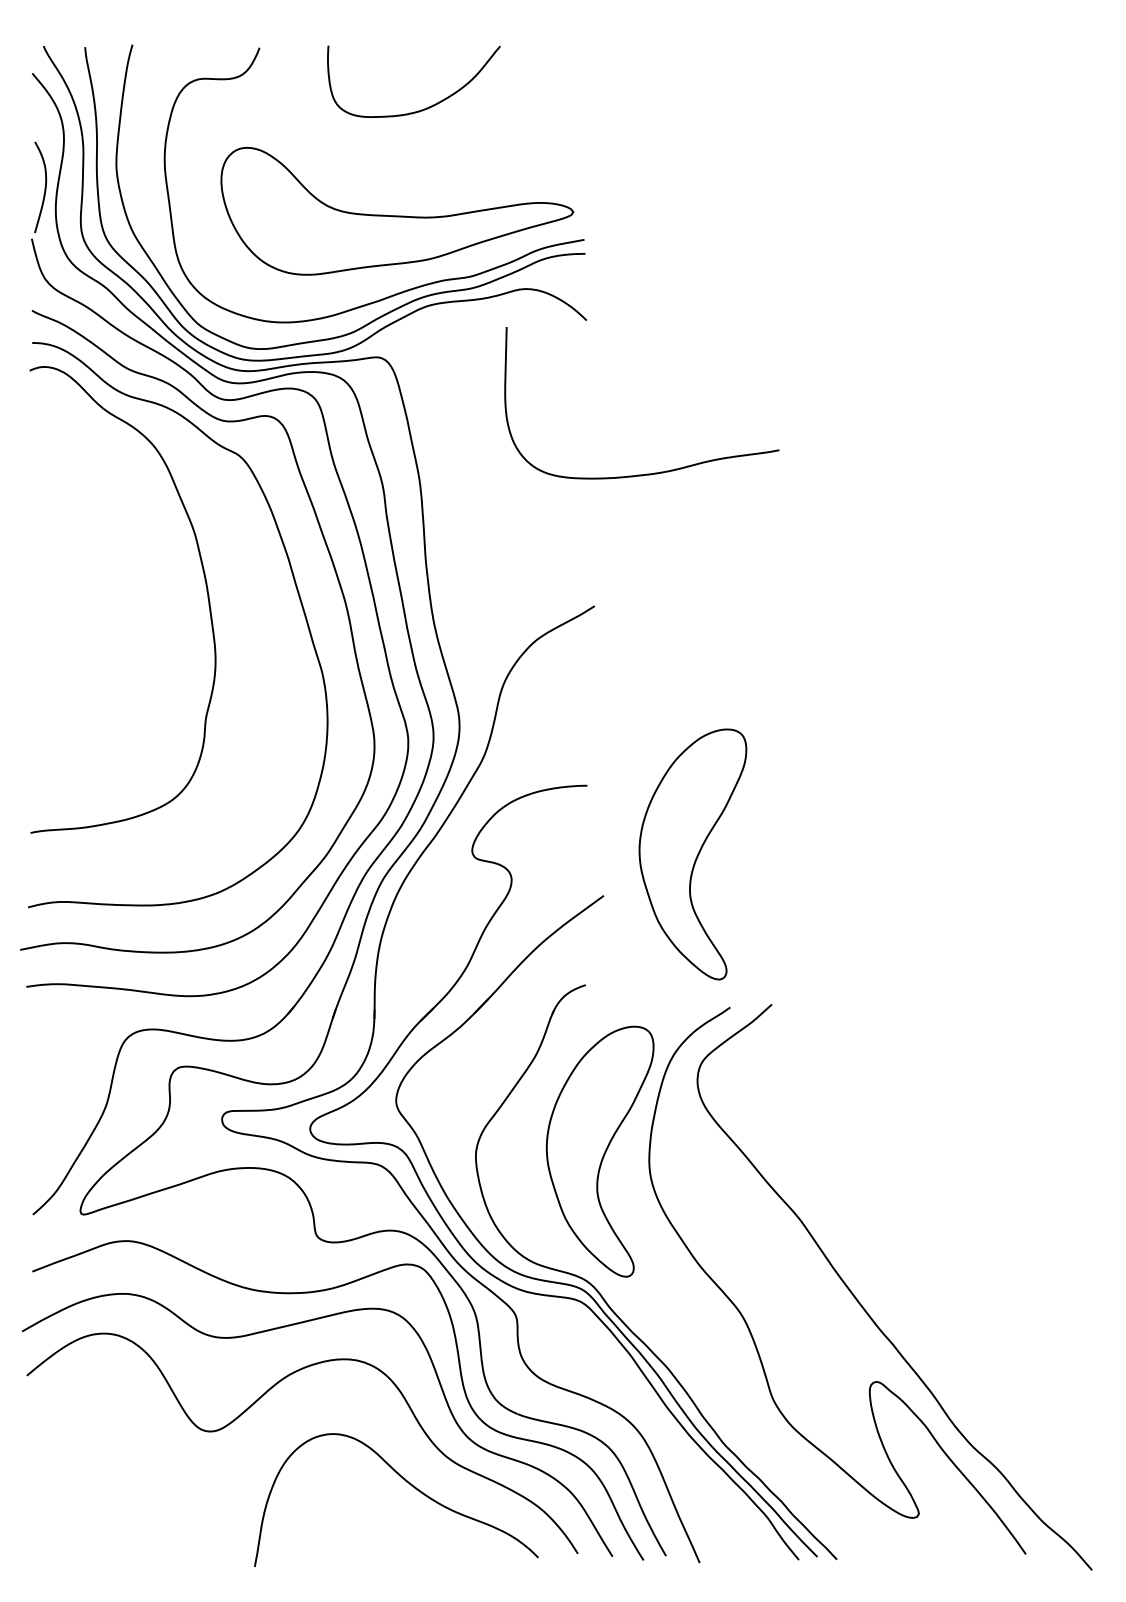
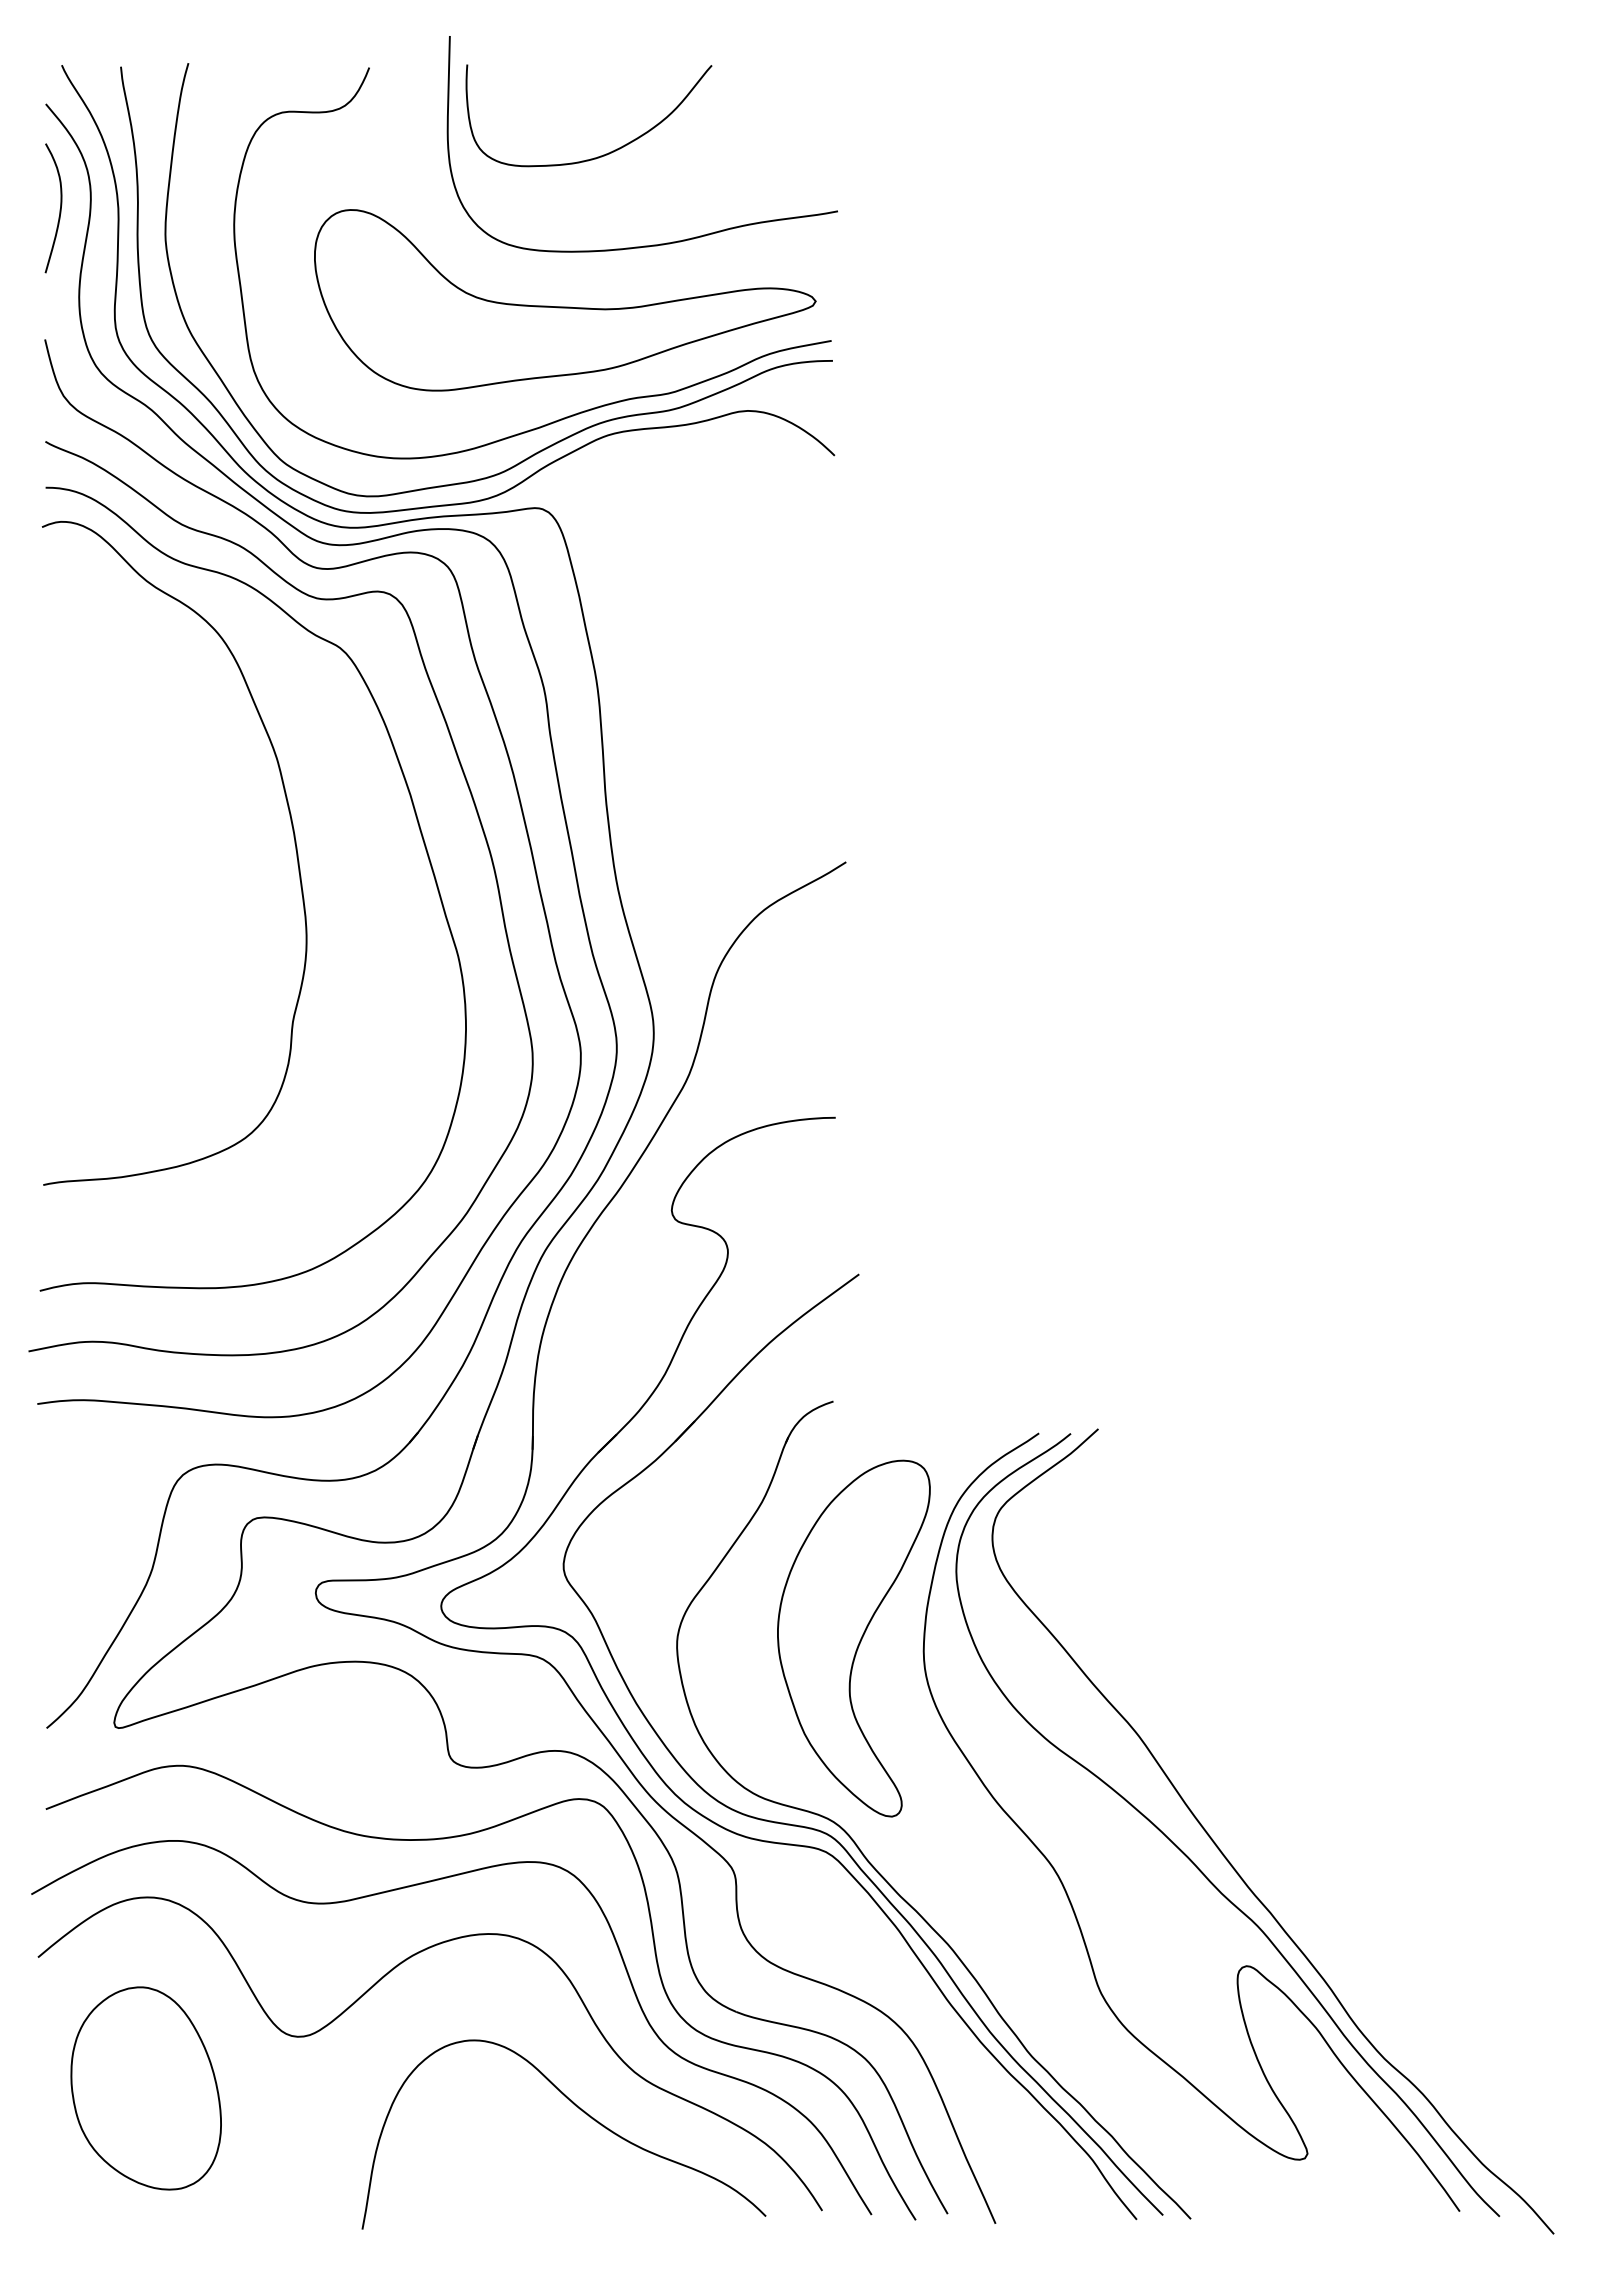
curve: (44, 188) -> (59, 209), moved
curve: (649, 473) -> (652, 244), moved
part: (692, 854) -> (985, 1215), removed
curve: (838, 1307) -> (1192, 1860), added
part: (102, 1467) -> (145, 2088), added

